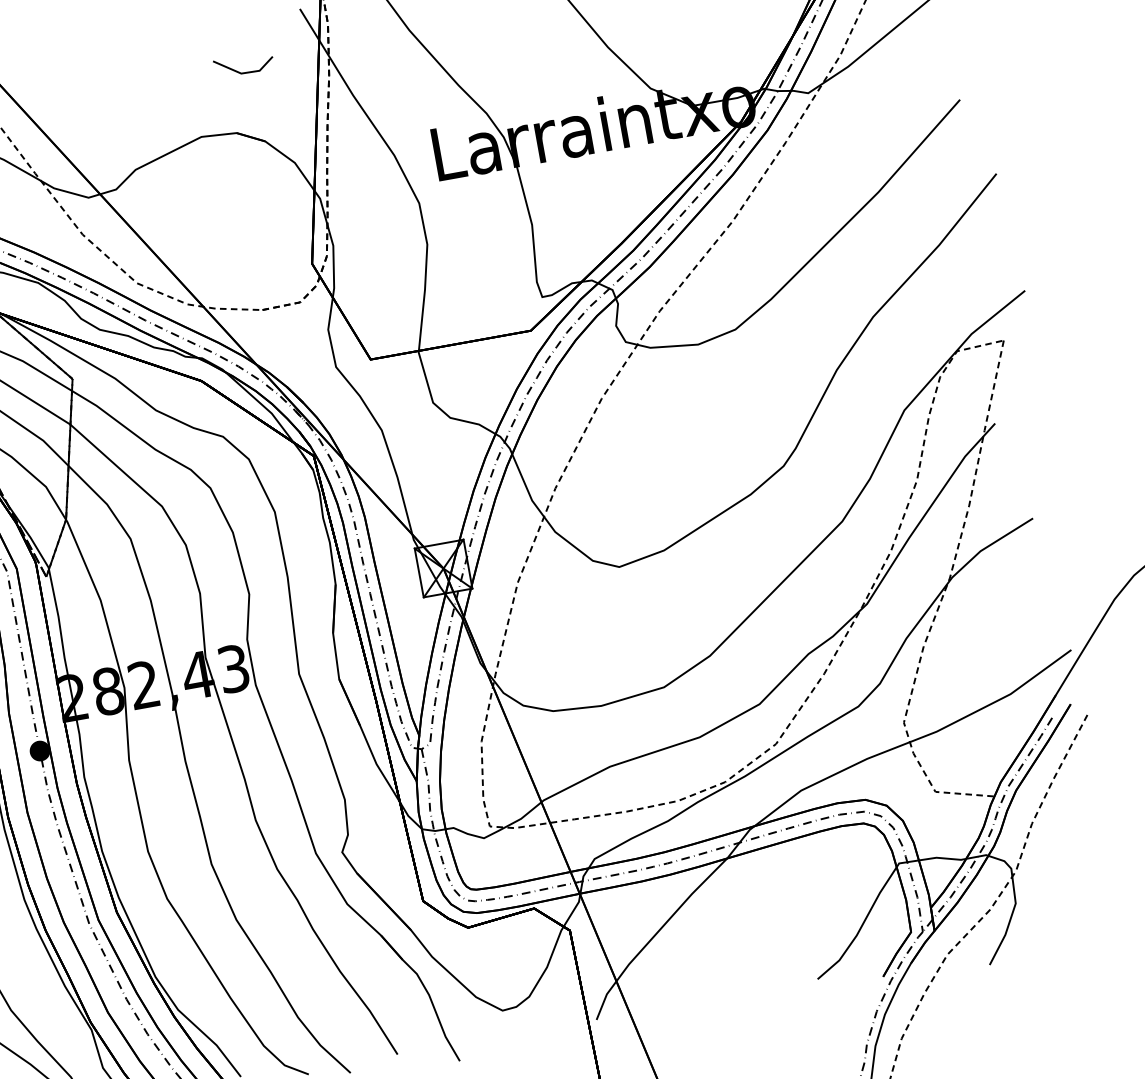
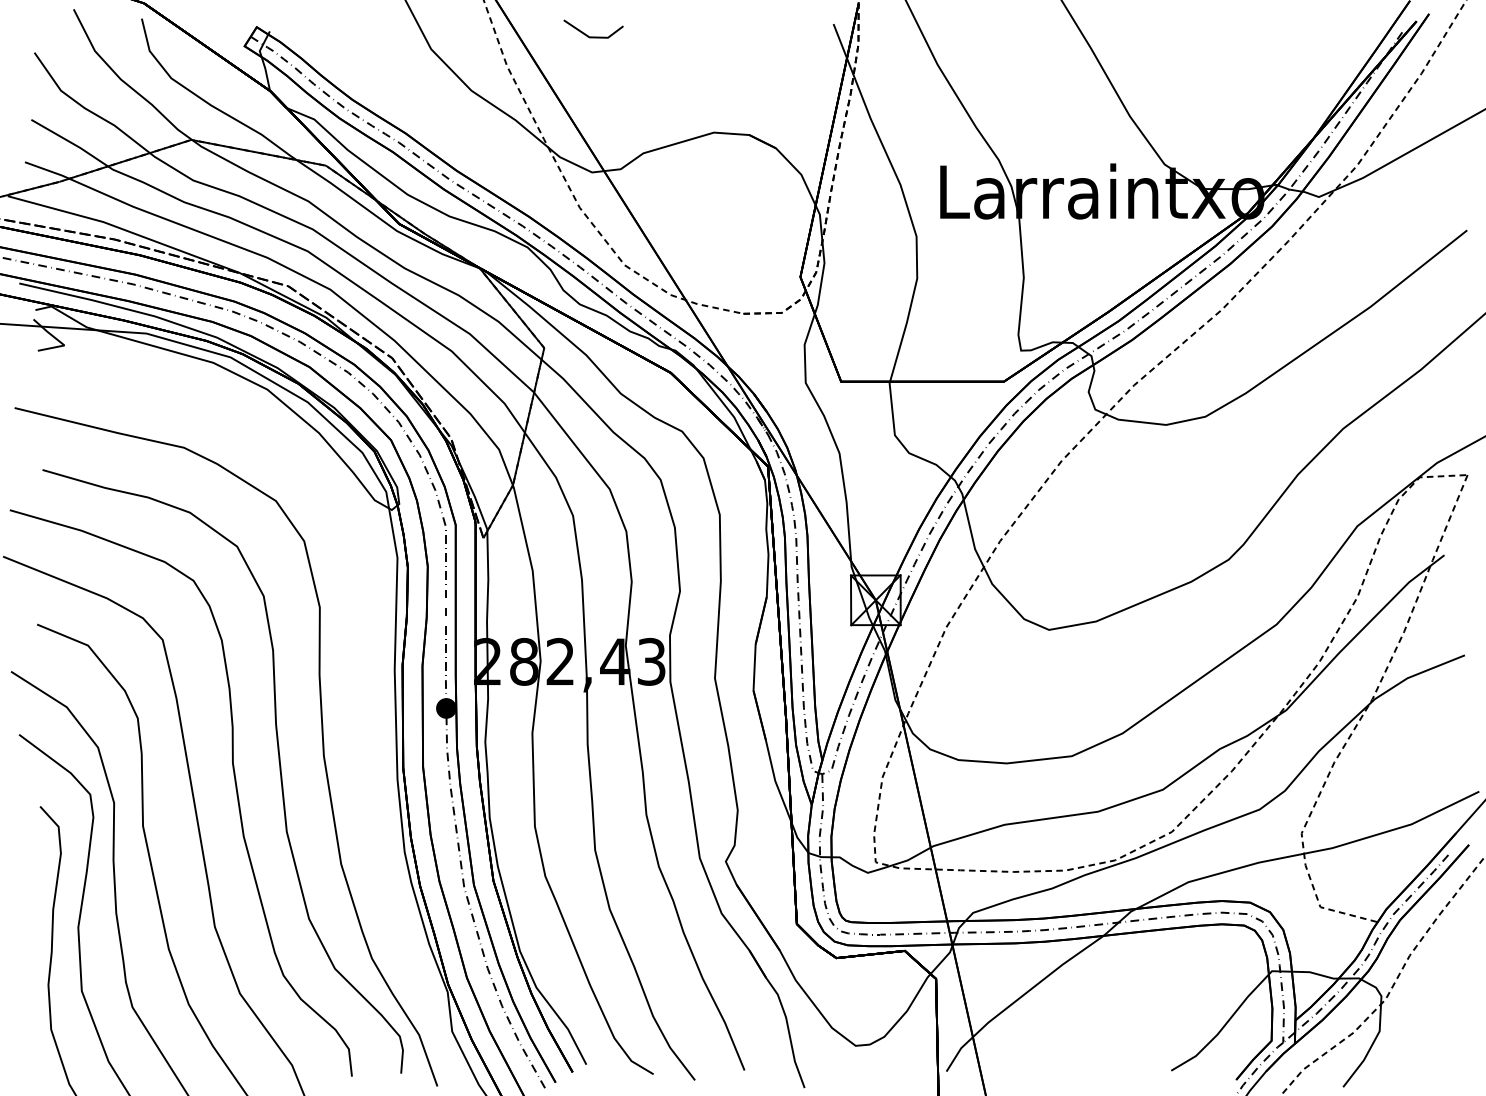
line: (245, 72) -> (593, 36), moved

